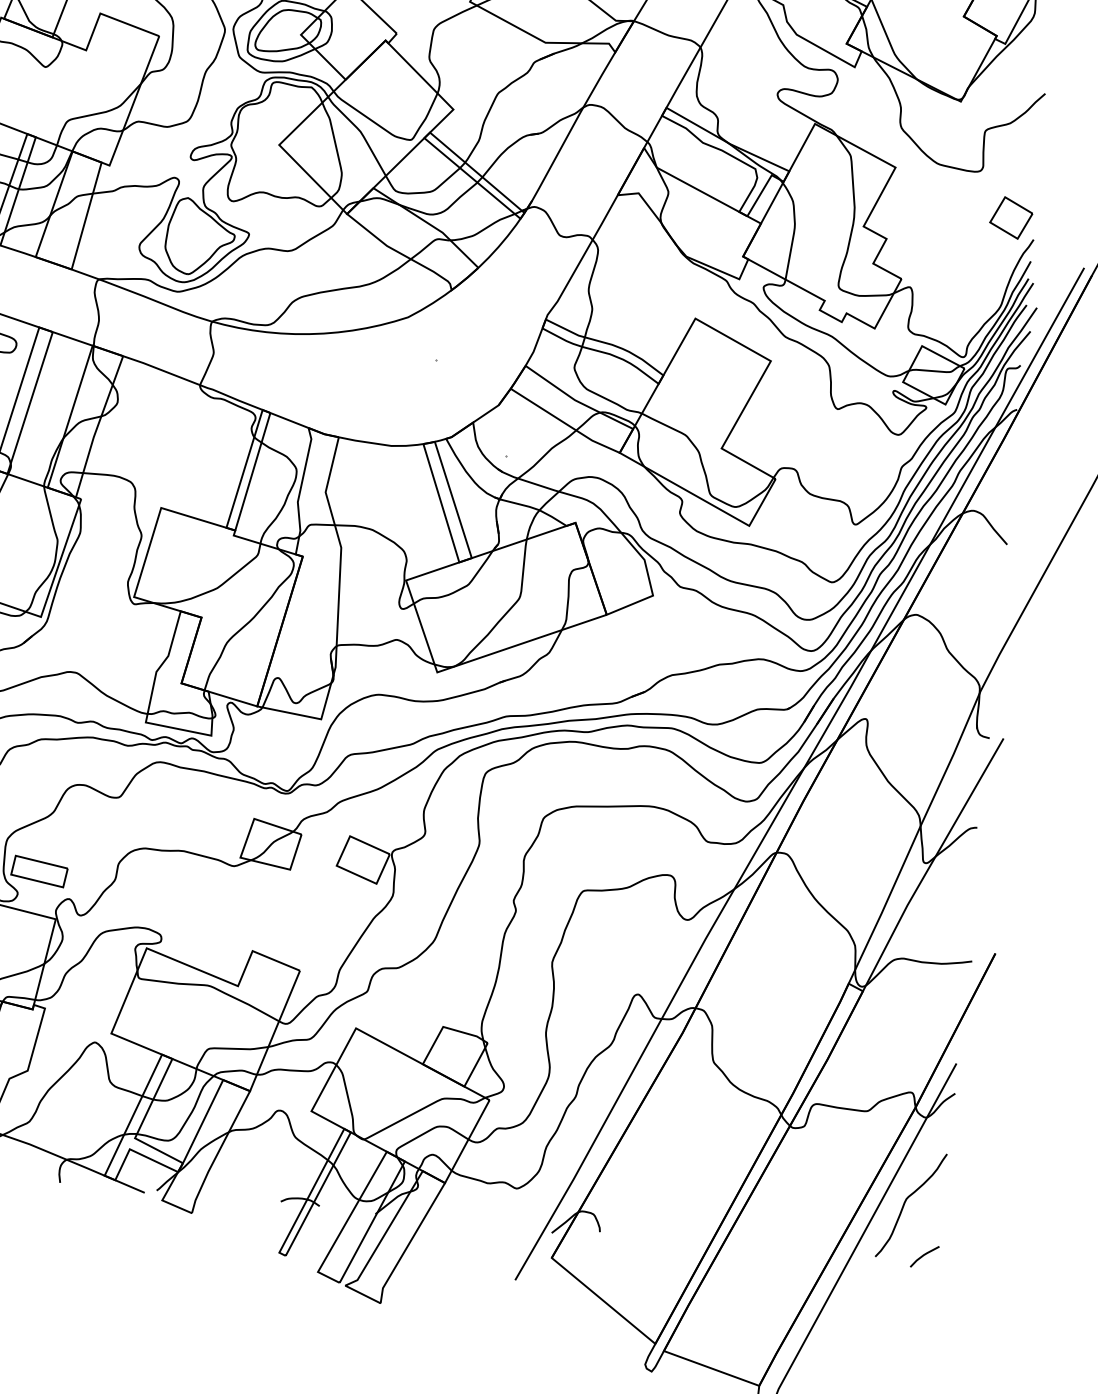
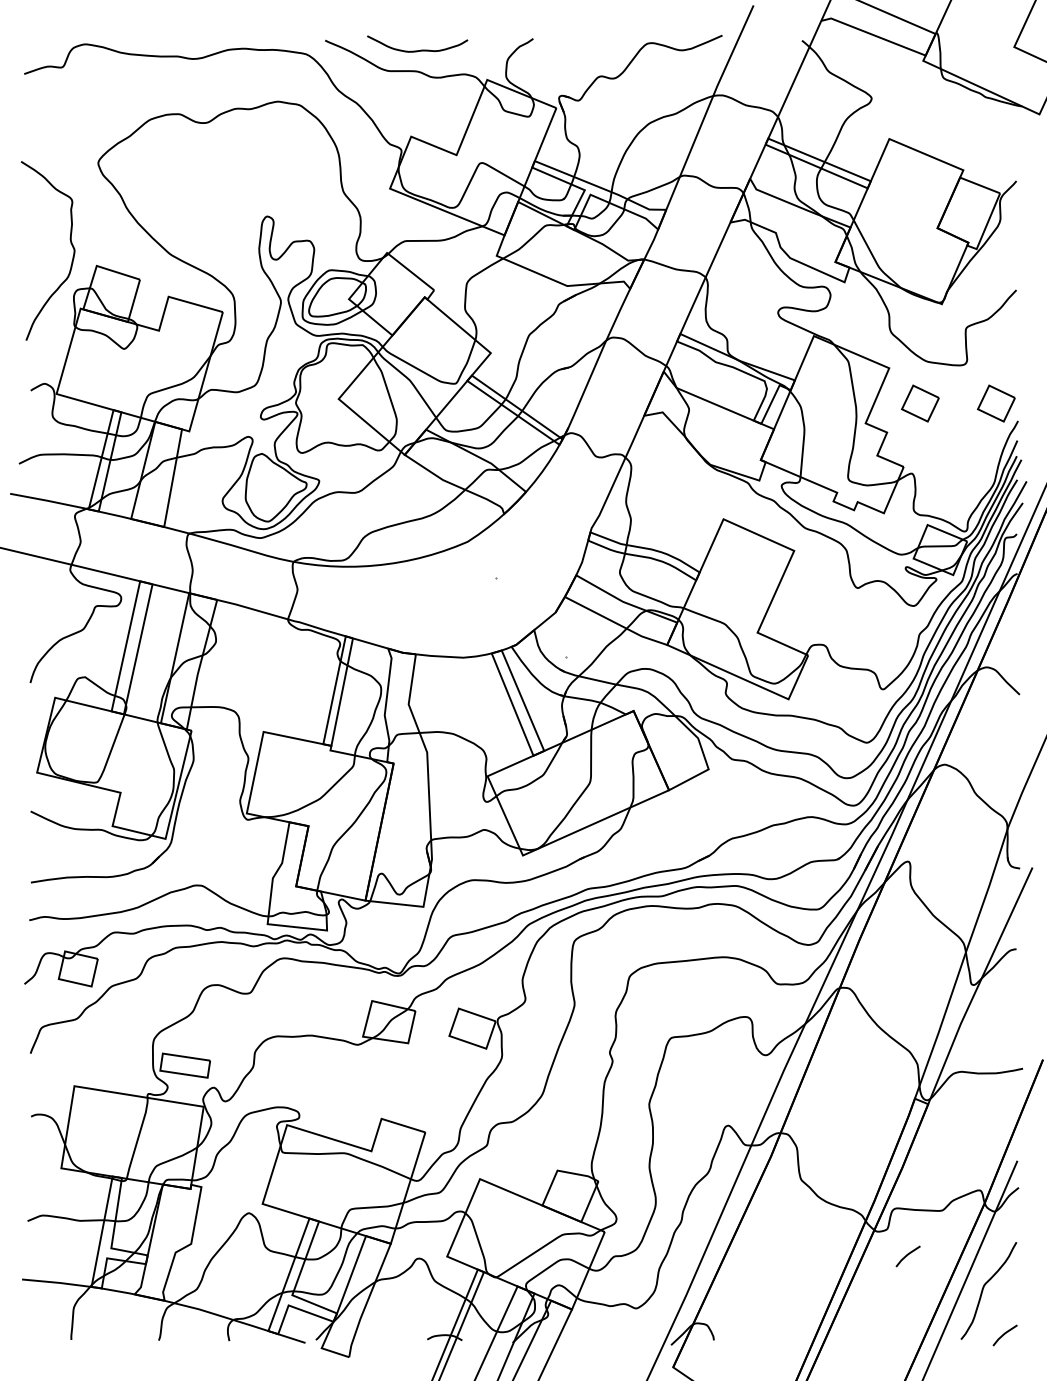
part: (926, 210) -> (920, 403), added
line: (824, 1158) -> (907, 1256), added

